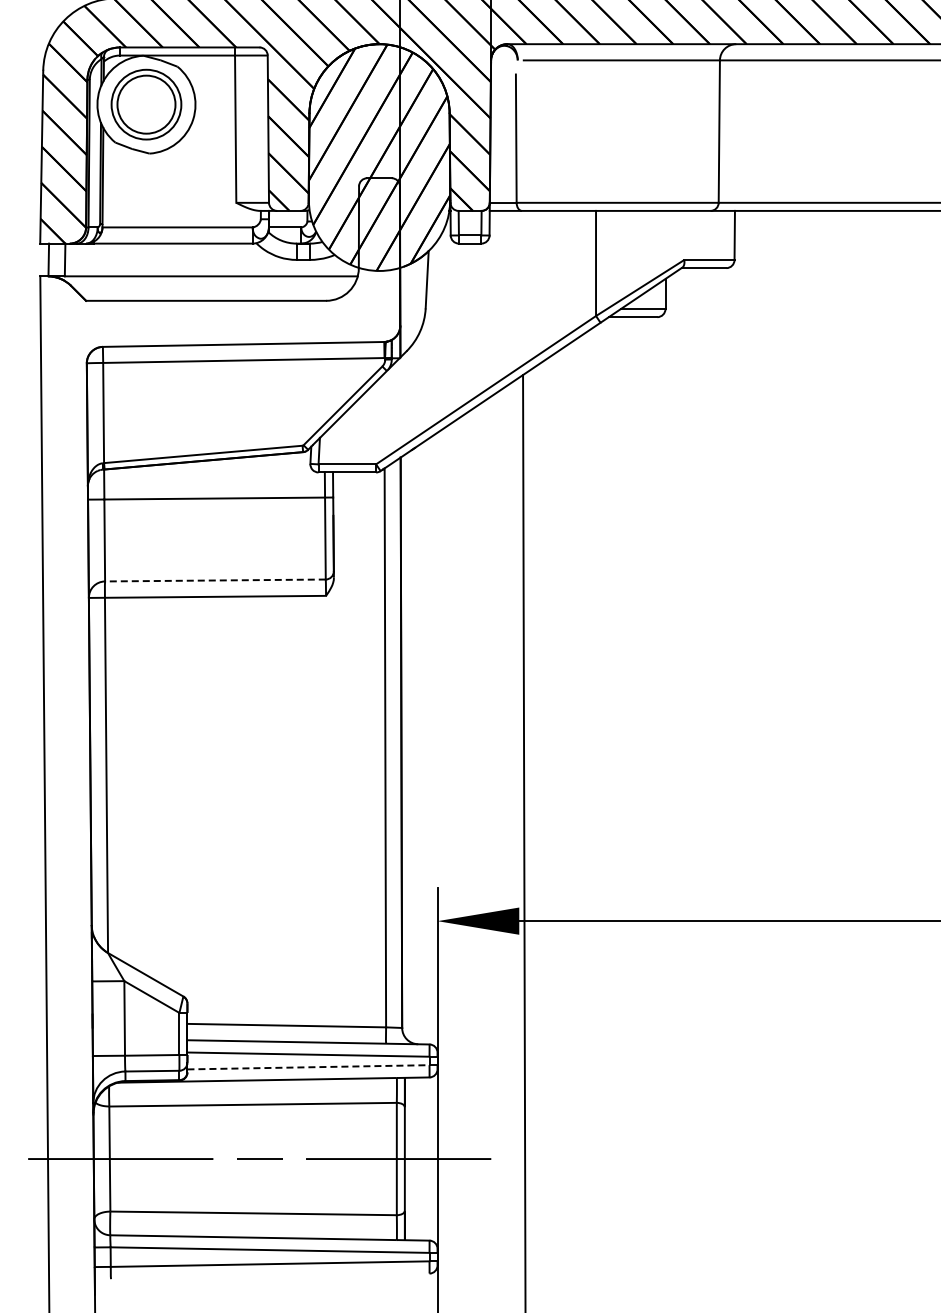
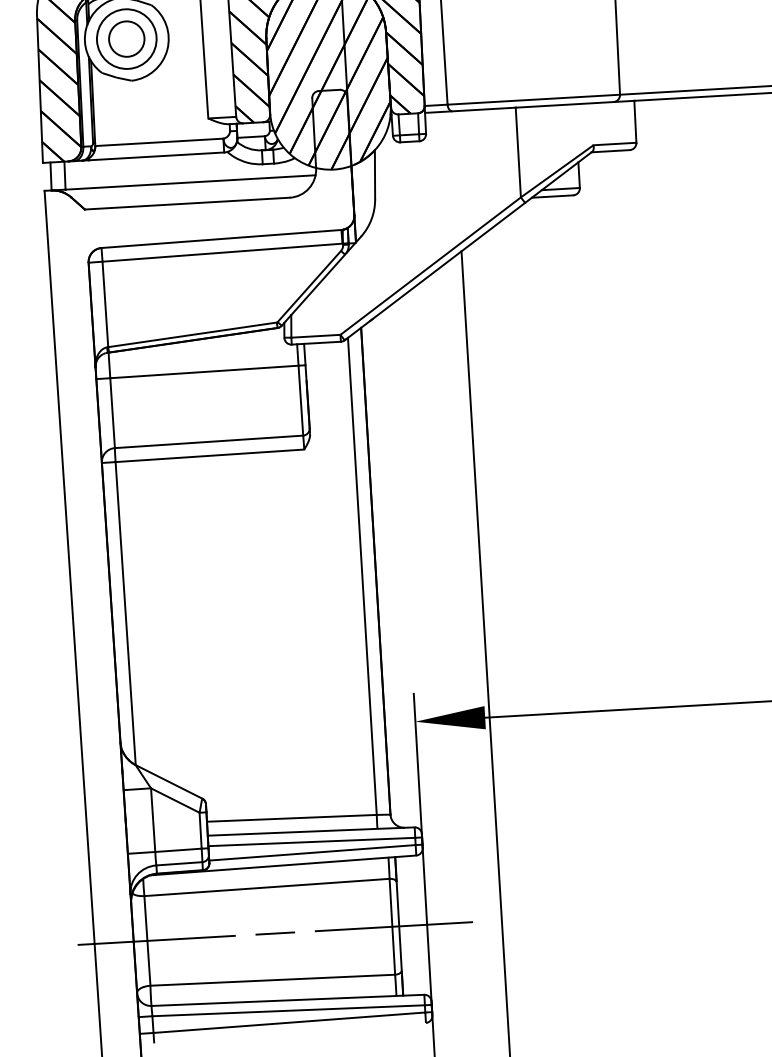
circle: (146, 104) -> (126, 38), size x0.71
line: (214, 580) -> (208, 441), dashed -> solid
line: (308, 1067) -> (312, 852), dashed -> solid

